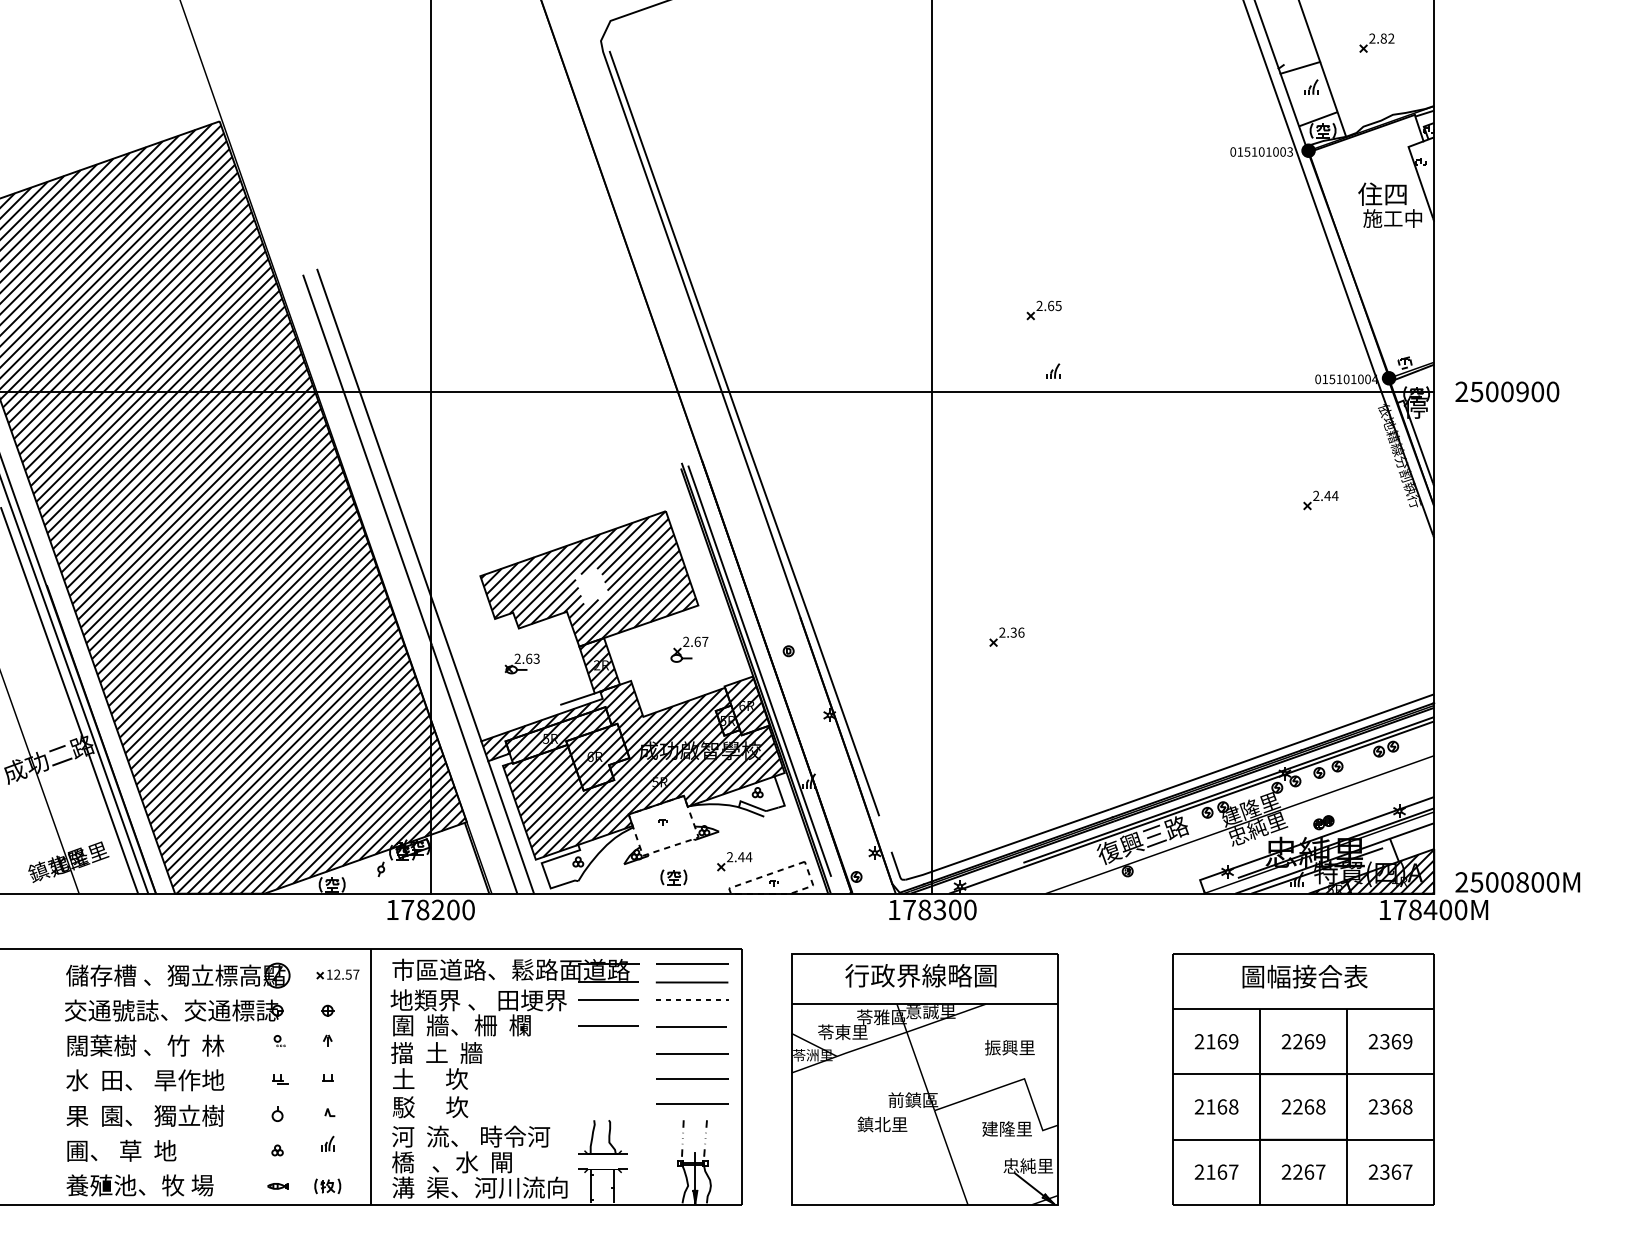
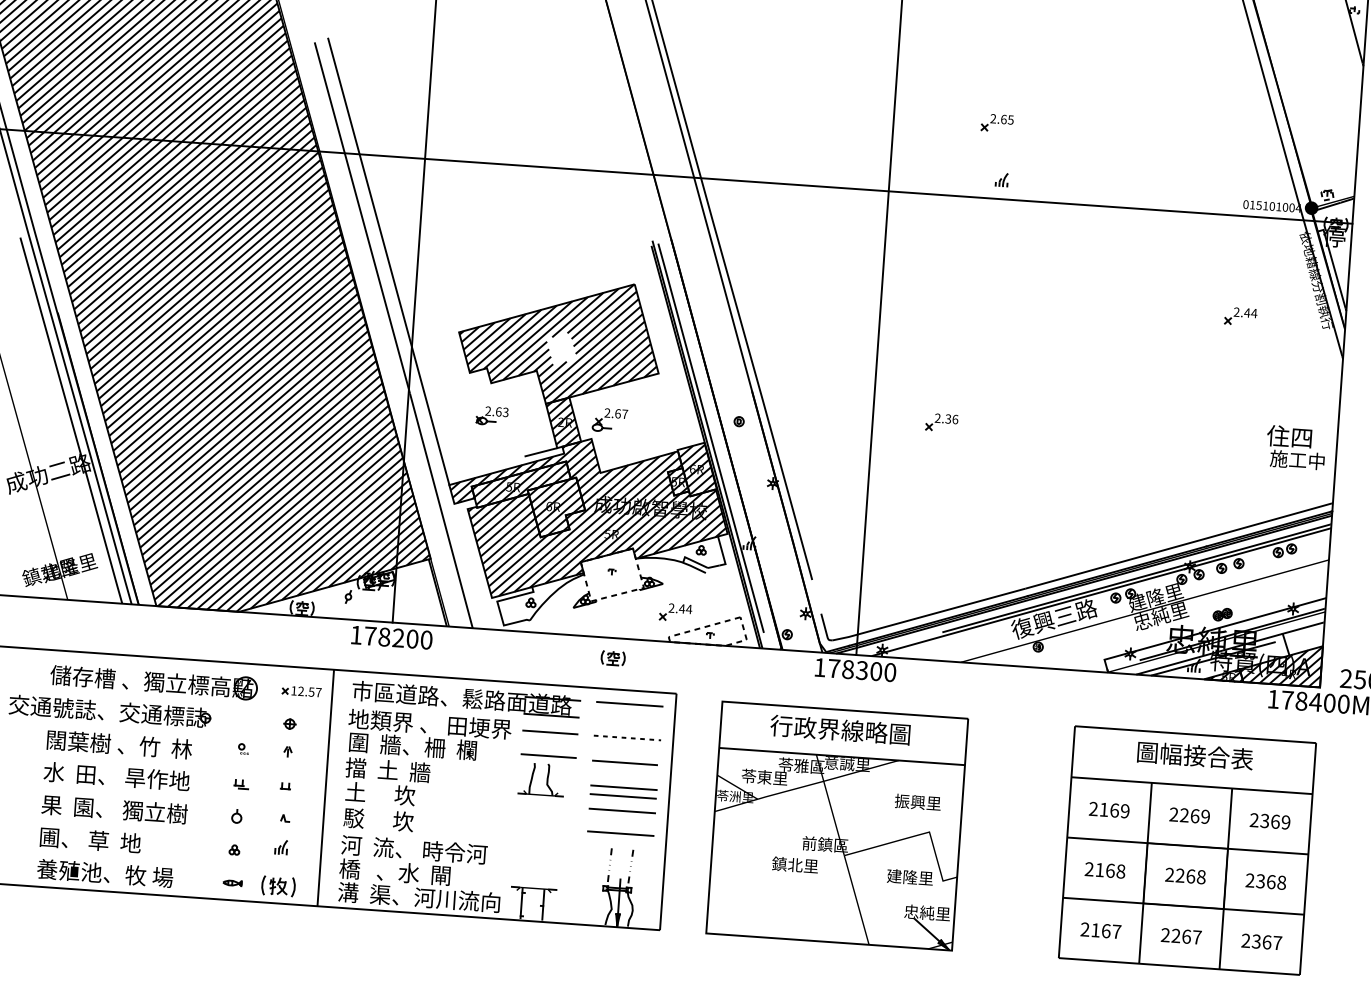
text: (1389, 204) -> (1295, 446), moved
part: (689, 649) -> (609, 420), moved
line: (511, 827) -> (471, 566), removed
part: (673, 877) -> (612, 658), moved
line: (691, 982) -> (622, 796), moved
part: (185, 1010) -> (120, 712), moved
part: (602, 1137) -> (541, 779), moved
part: (327, 1186) -> (278, 886), size x1.4

